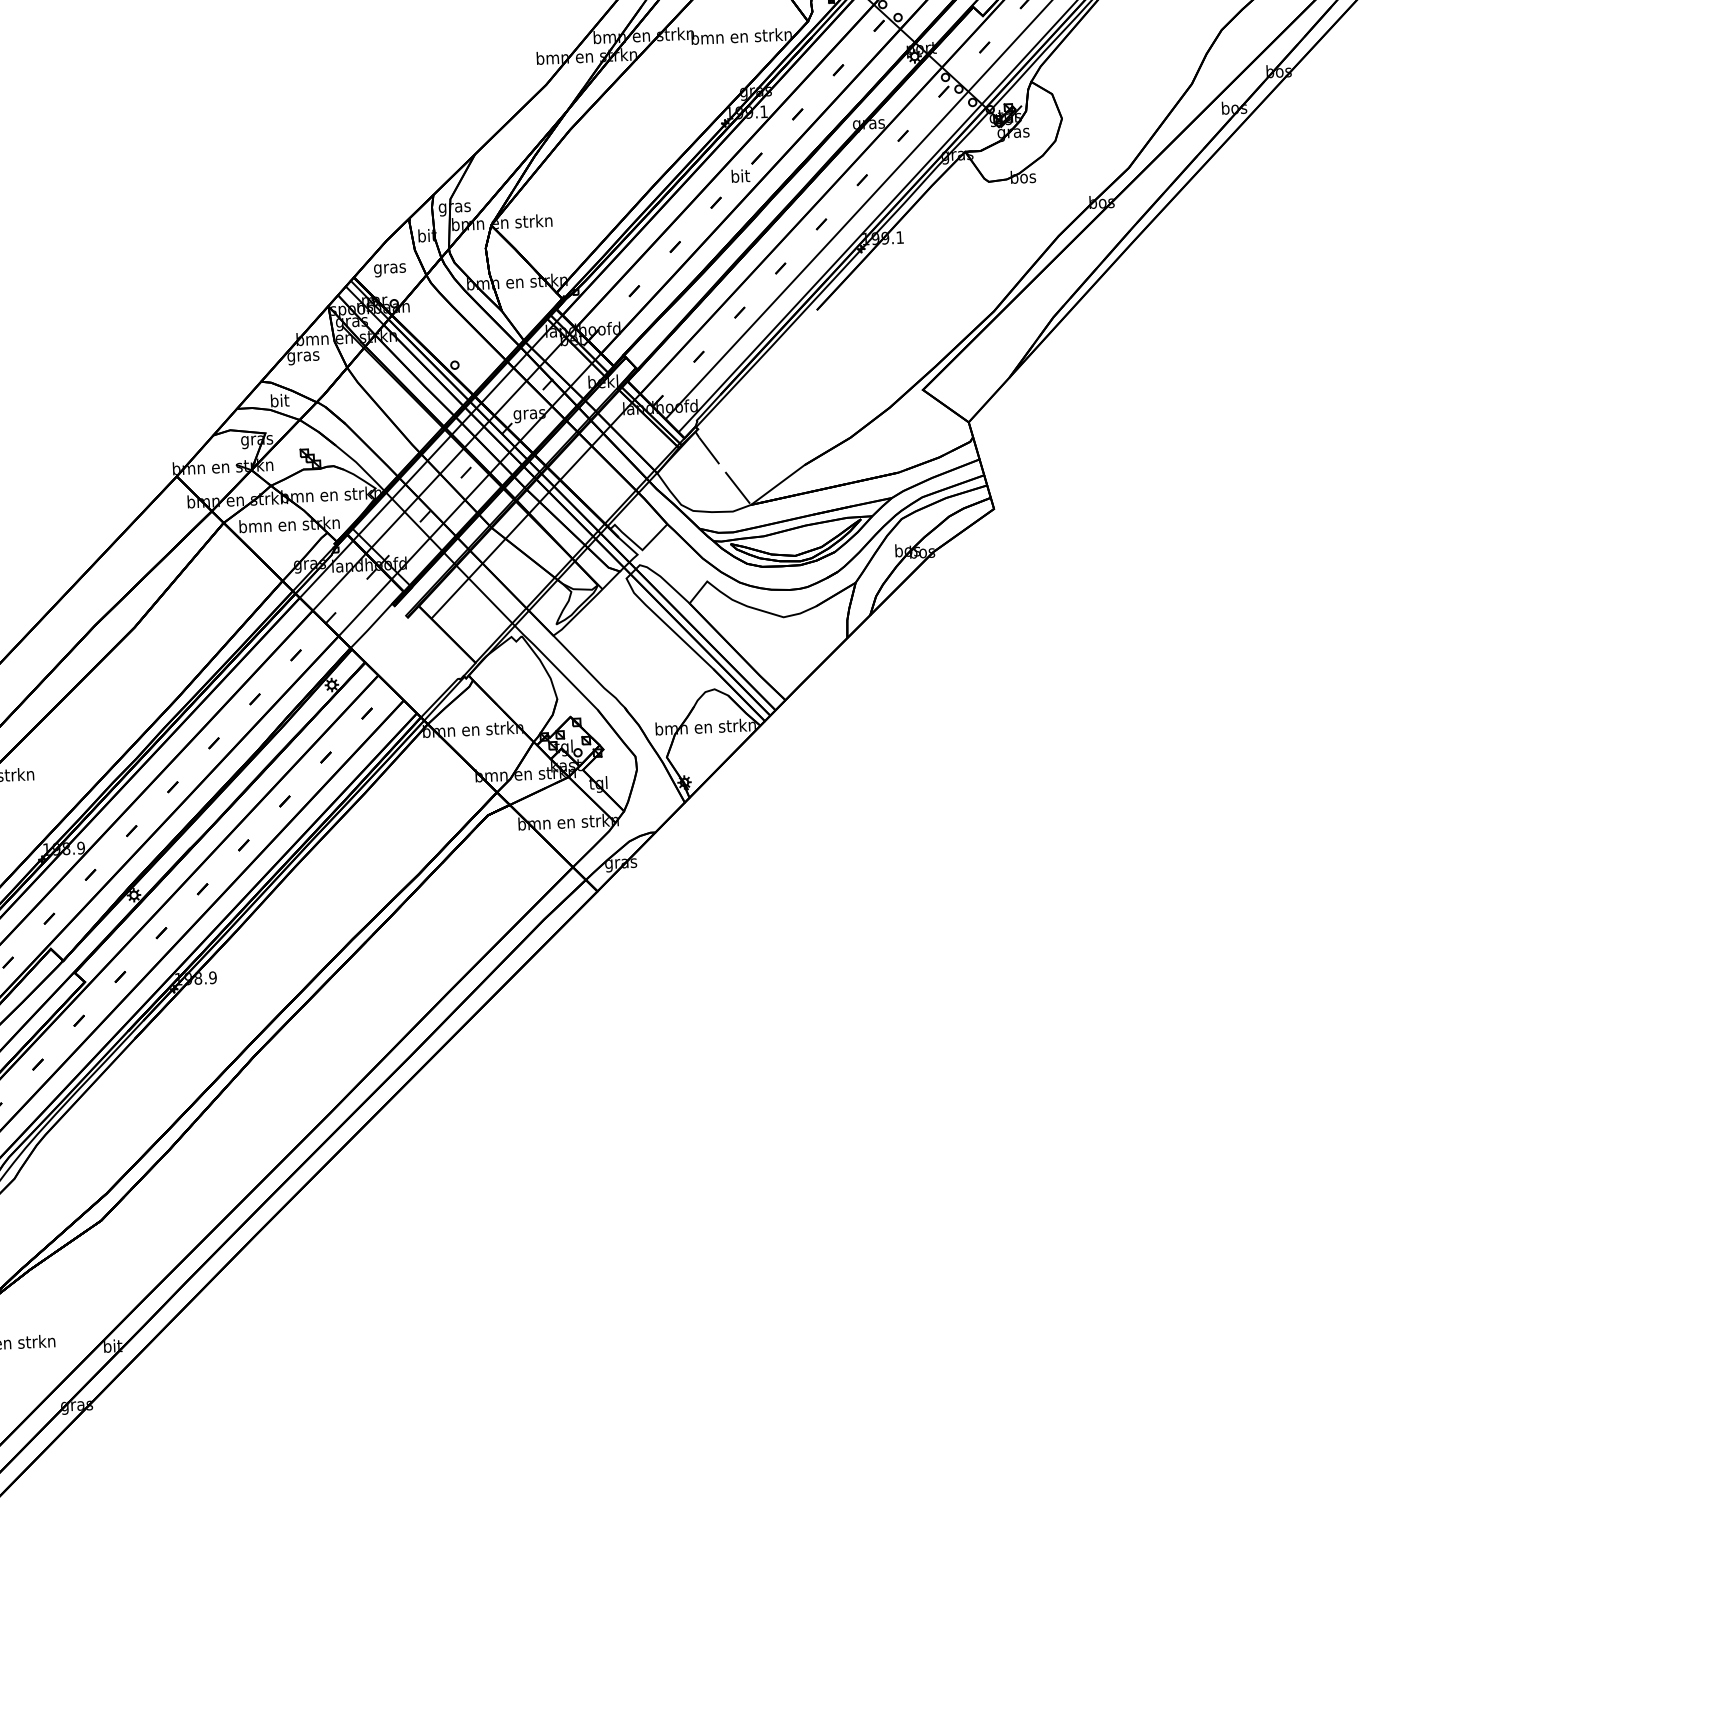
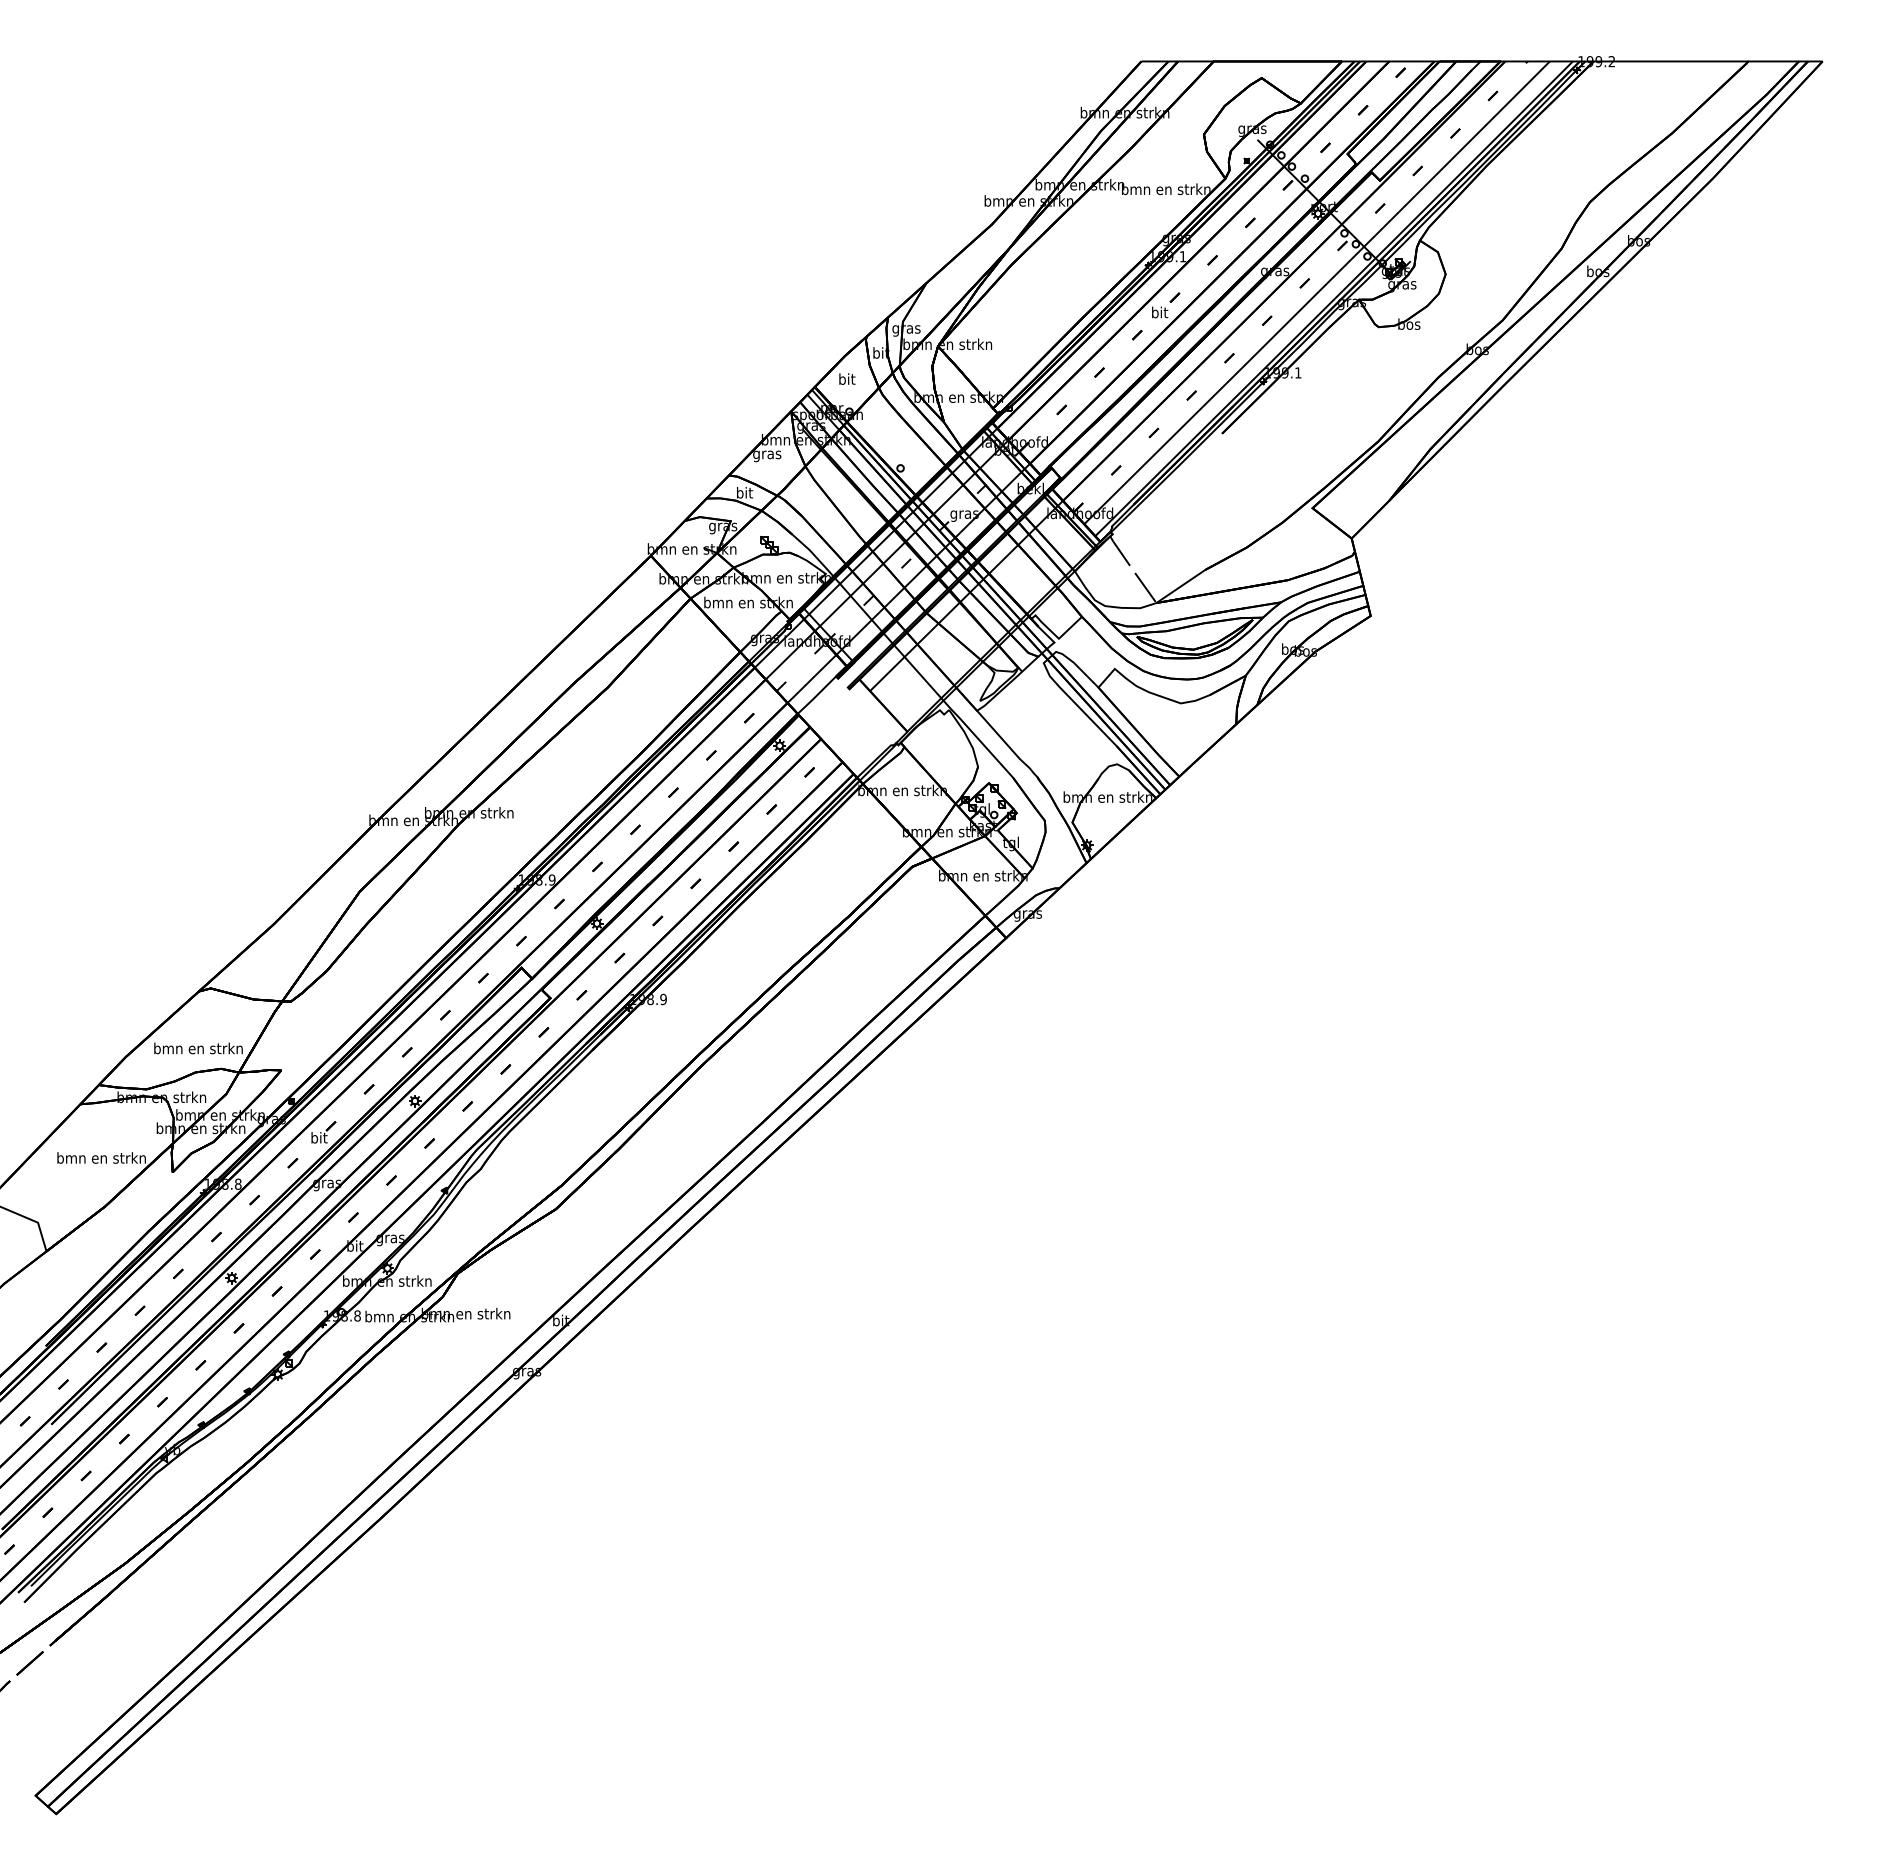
text: (389, 268) -> (846, 380), gras -> bit

